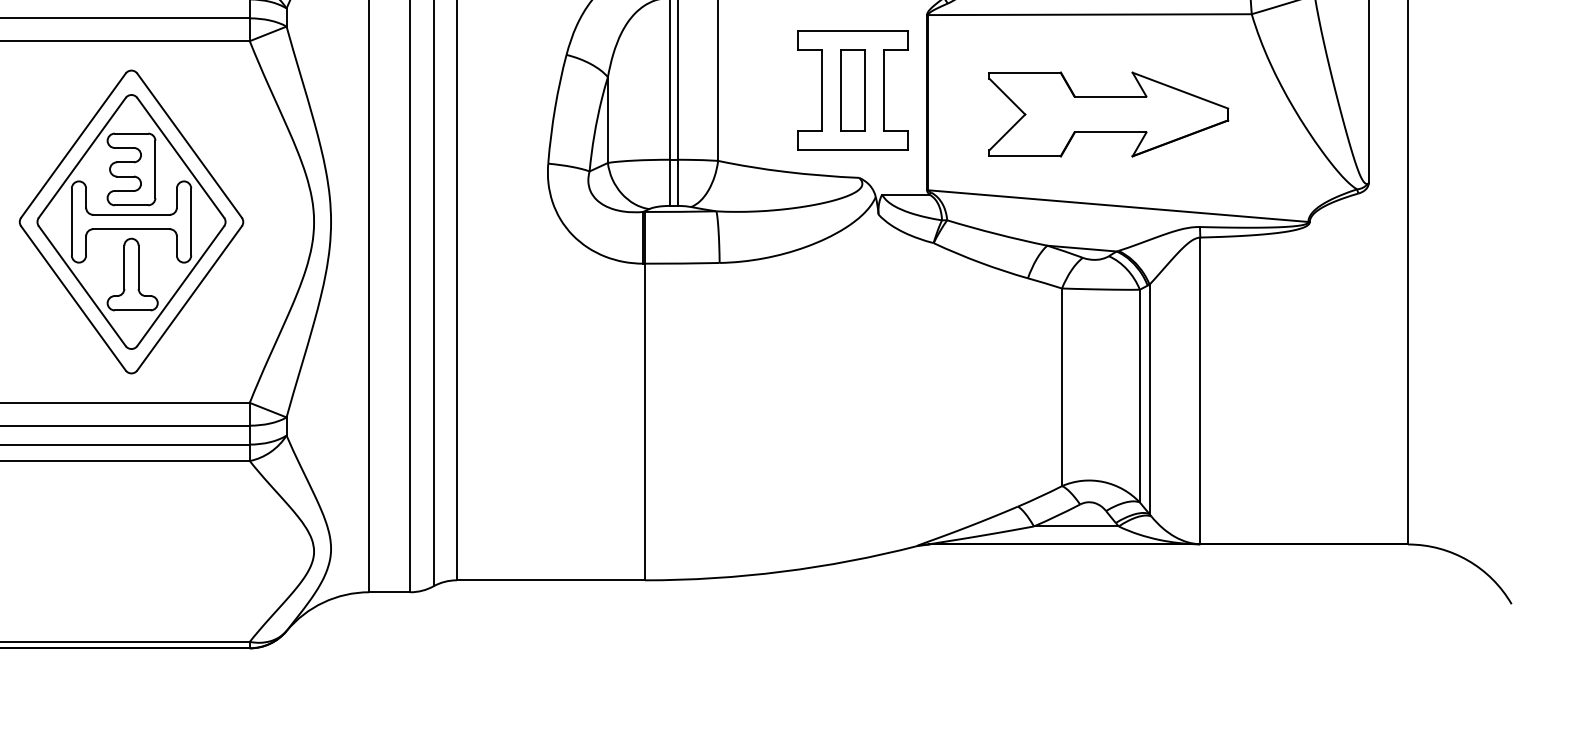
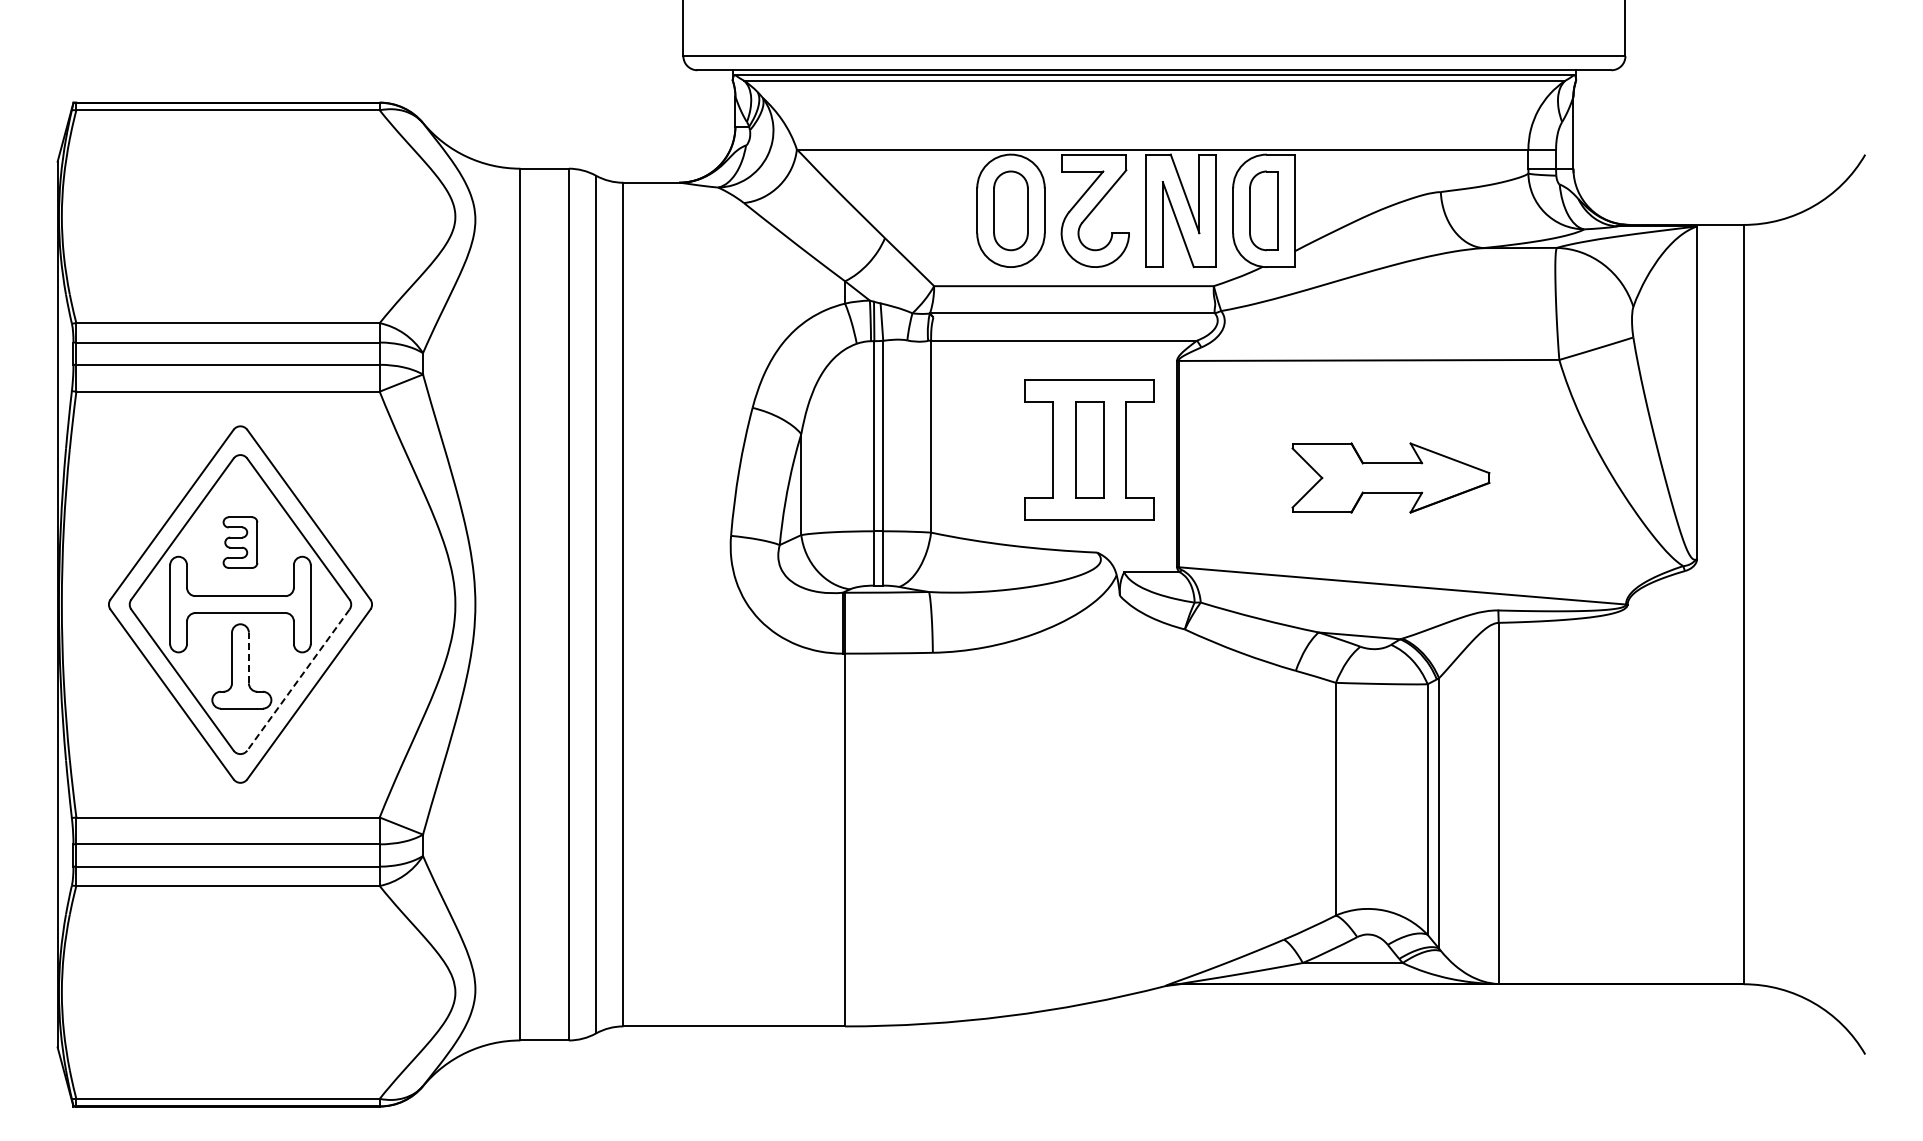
part: (1108, 114) -> (1390, 477), size x0.7
part: (131, 169) -> (240, 542), size x0.6
line: (138, 266) -> (248, 657), solid -> dashed
line: (180, 286) -> (298, 680), solid -> dashed

